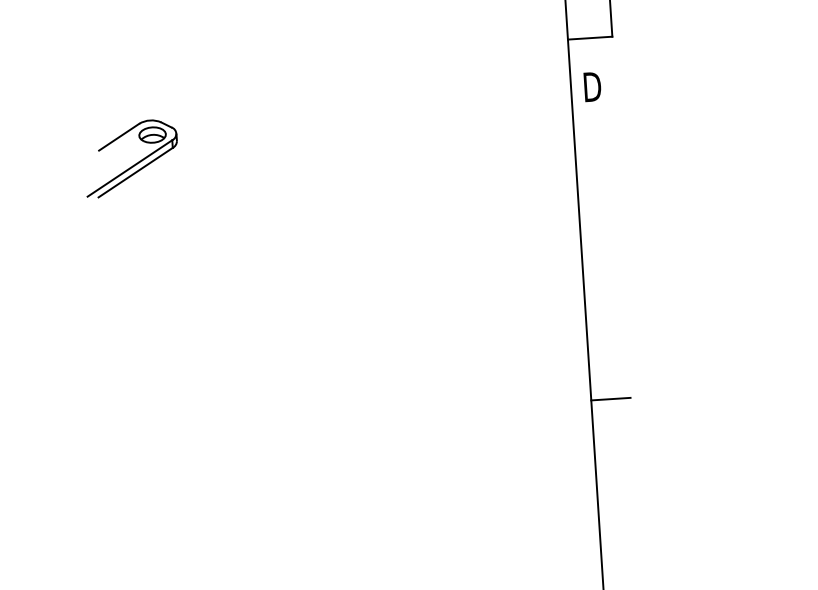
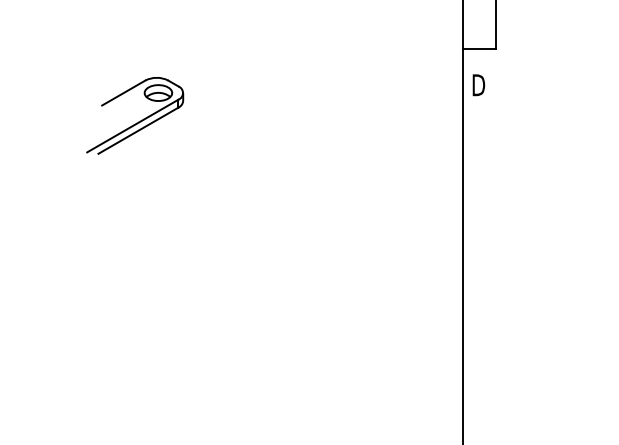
part: (131, 159) -> (135, 116), size x1.4
line: (610, 399) -> (477, 316), removed

